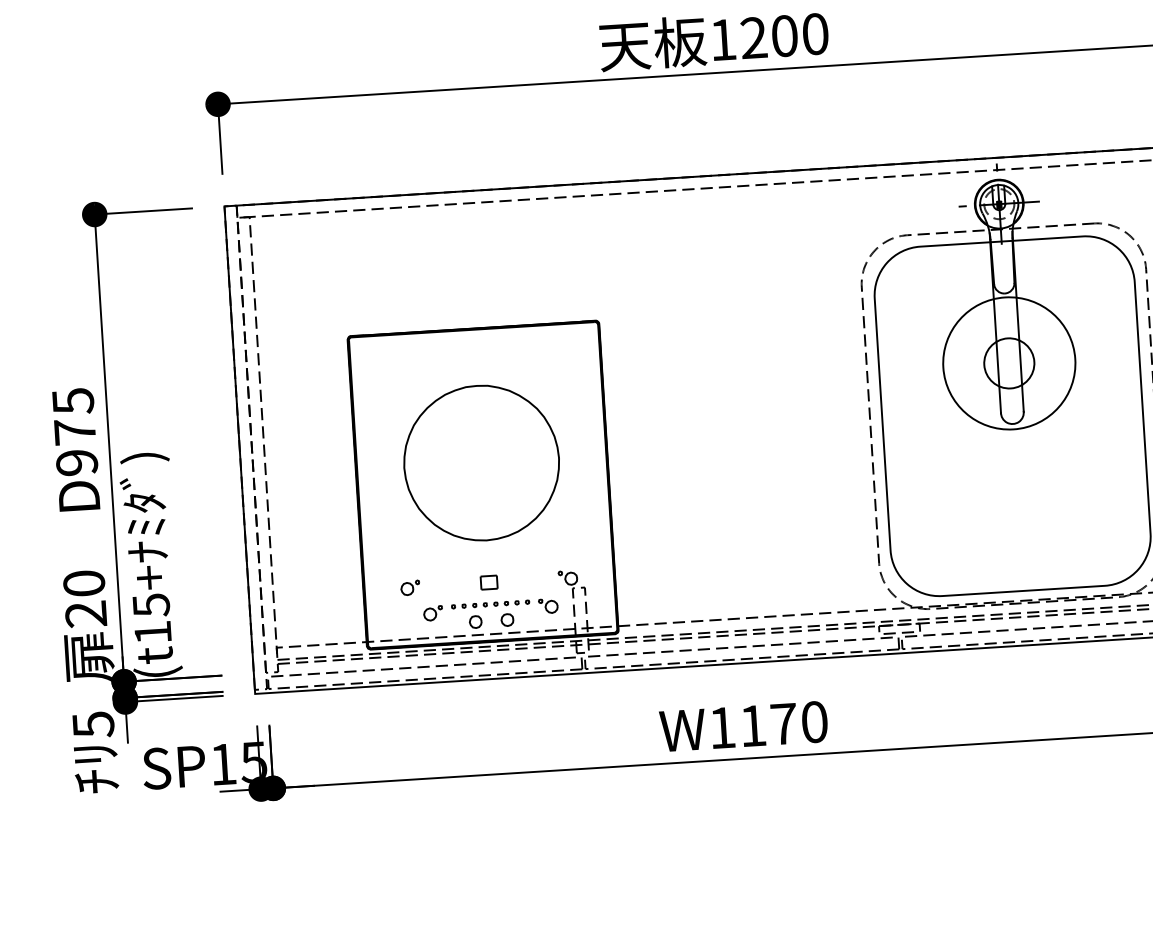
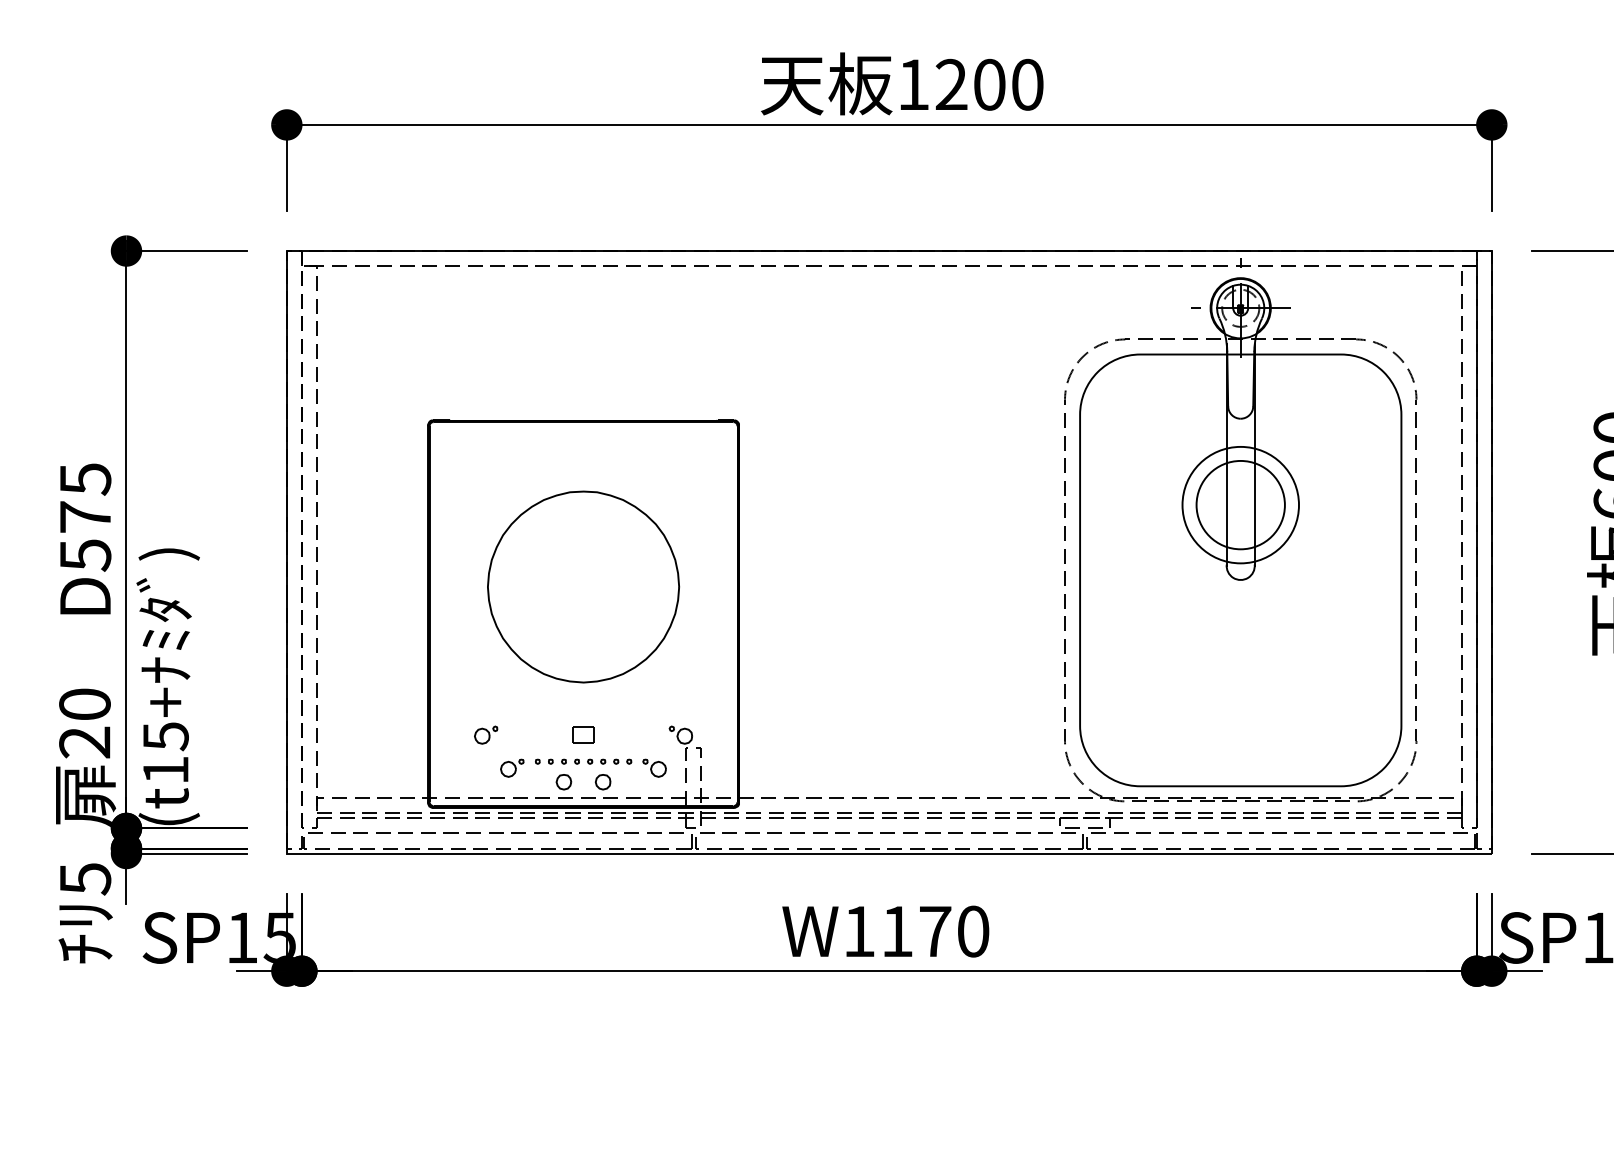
circle: (1009, 362) -> (1240, 504), size x0.71
circle: (1009, 362) -> (1240, 504), size x1.43
text: (77, 462) -> (85, 555), D975 -> D575

